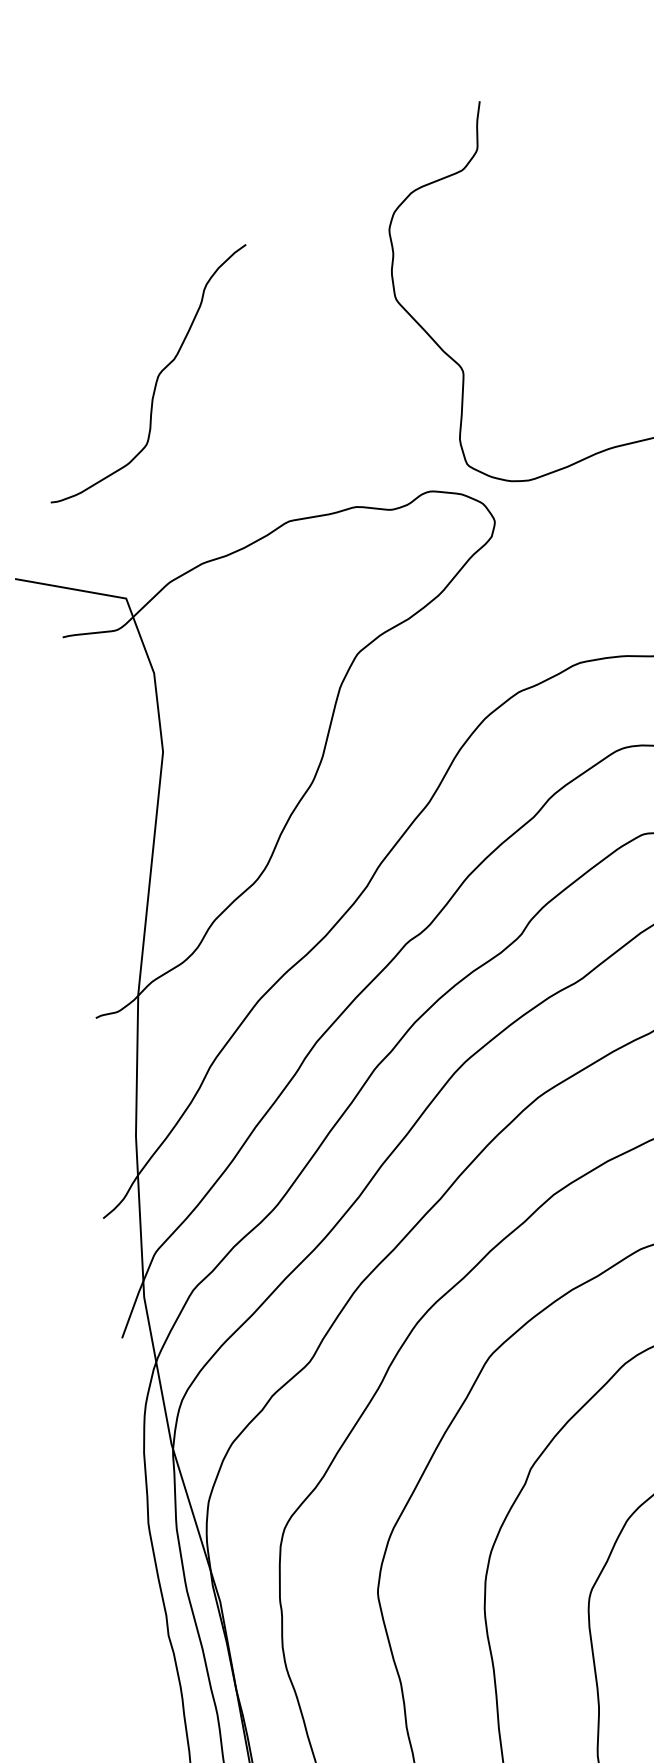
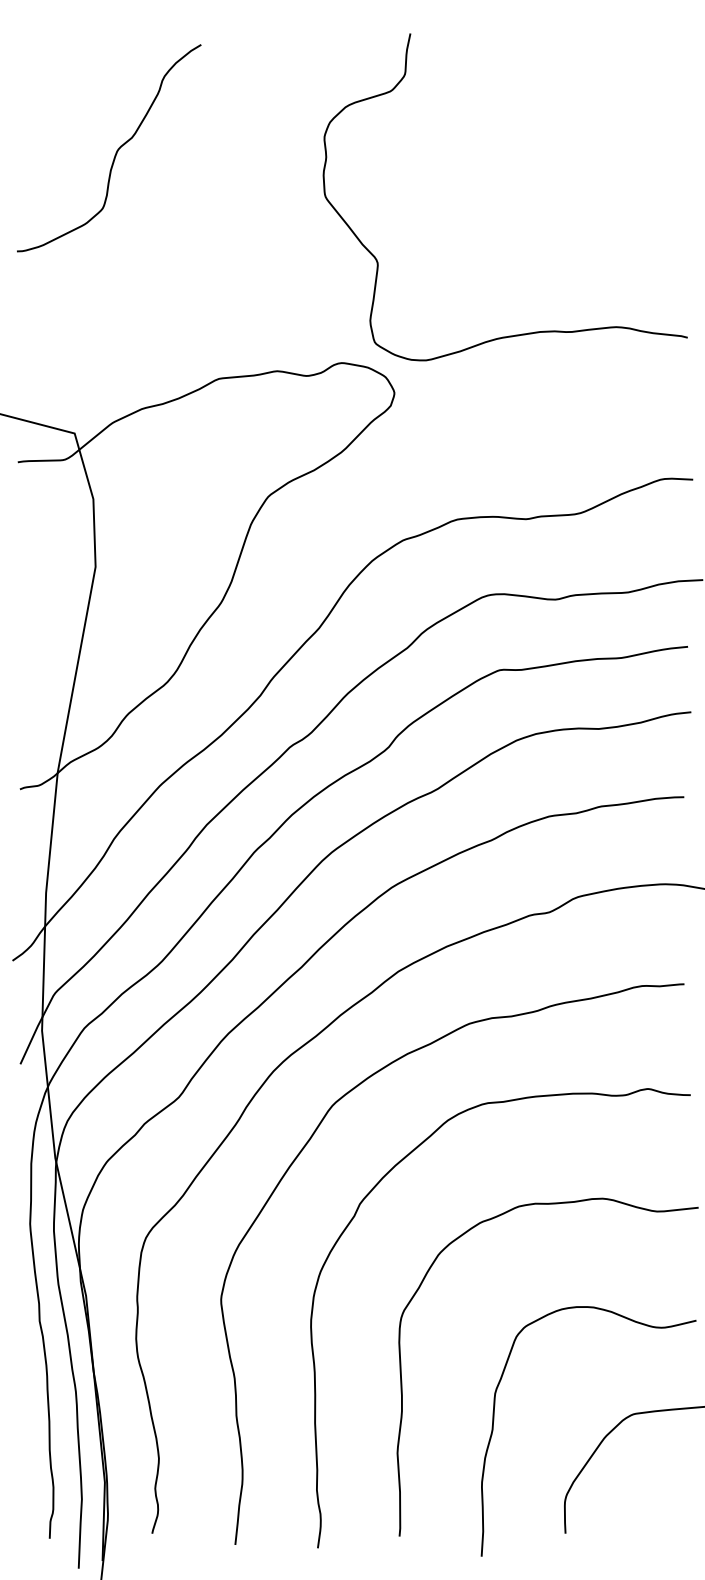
curve: (156, 378) -> (115, 152), moved

